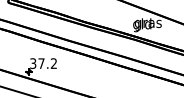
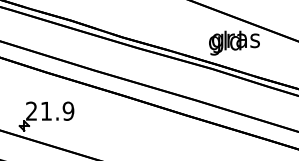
text: (43, 63) -> (49, 111), 37.2 -> 21.9

